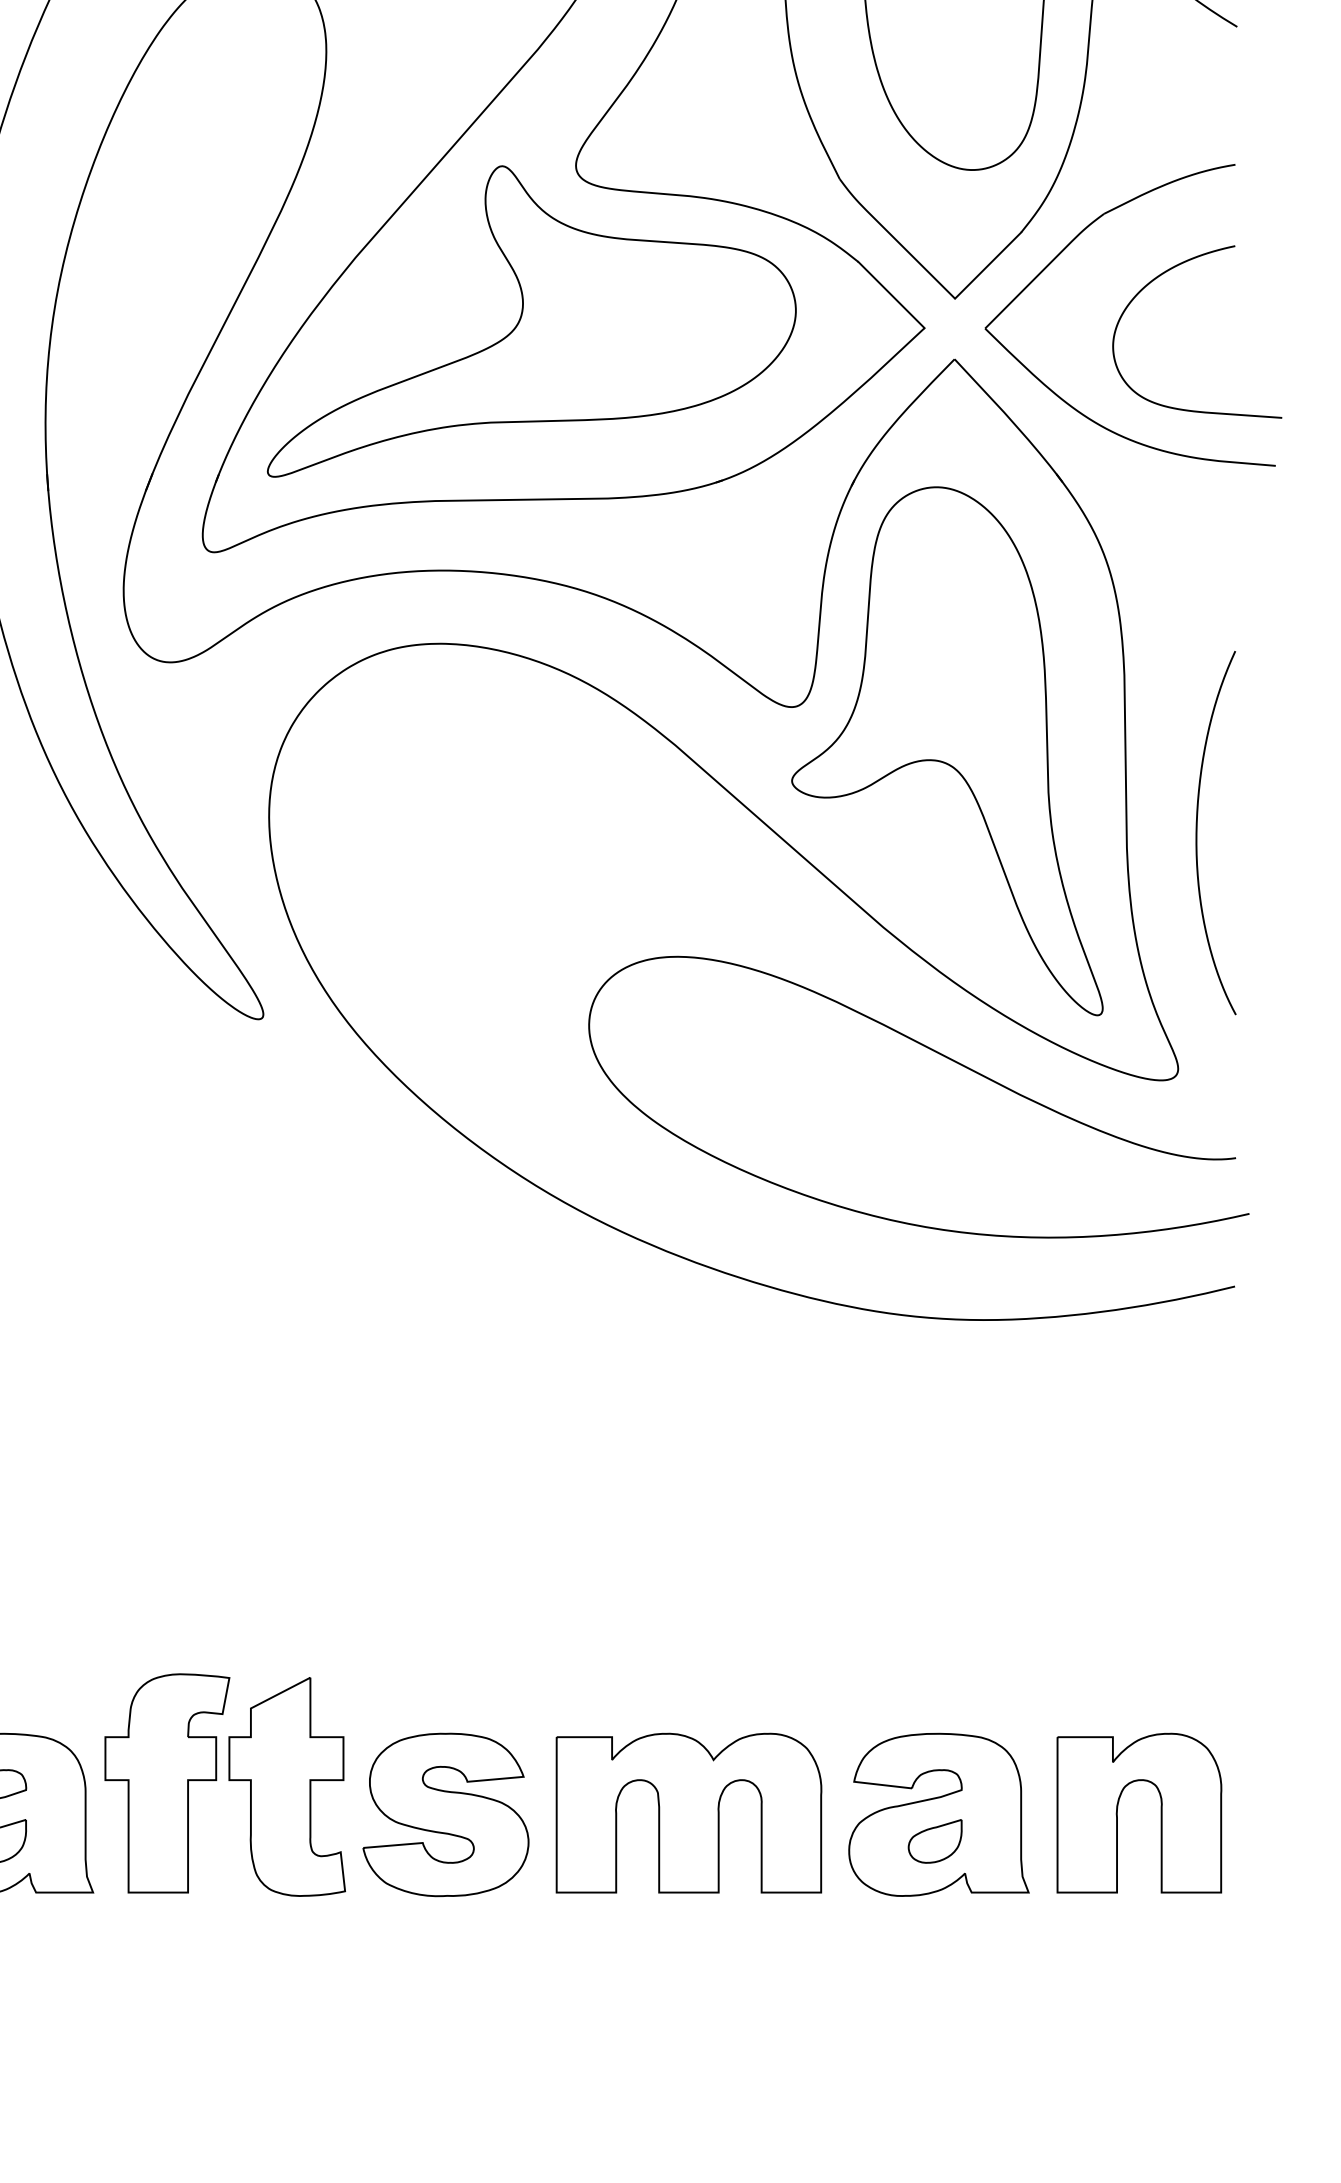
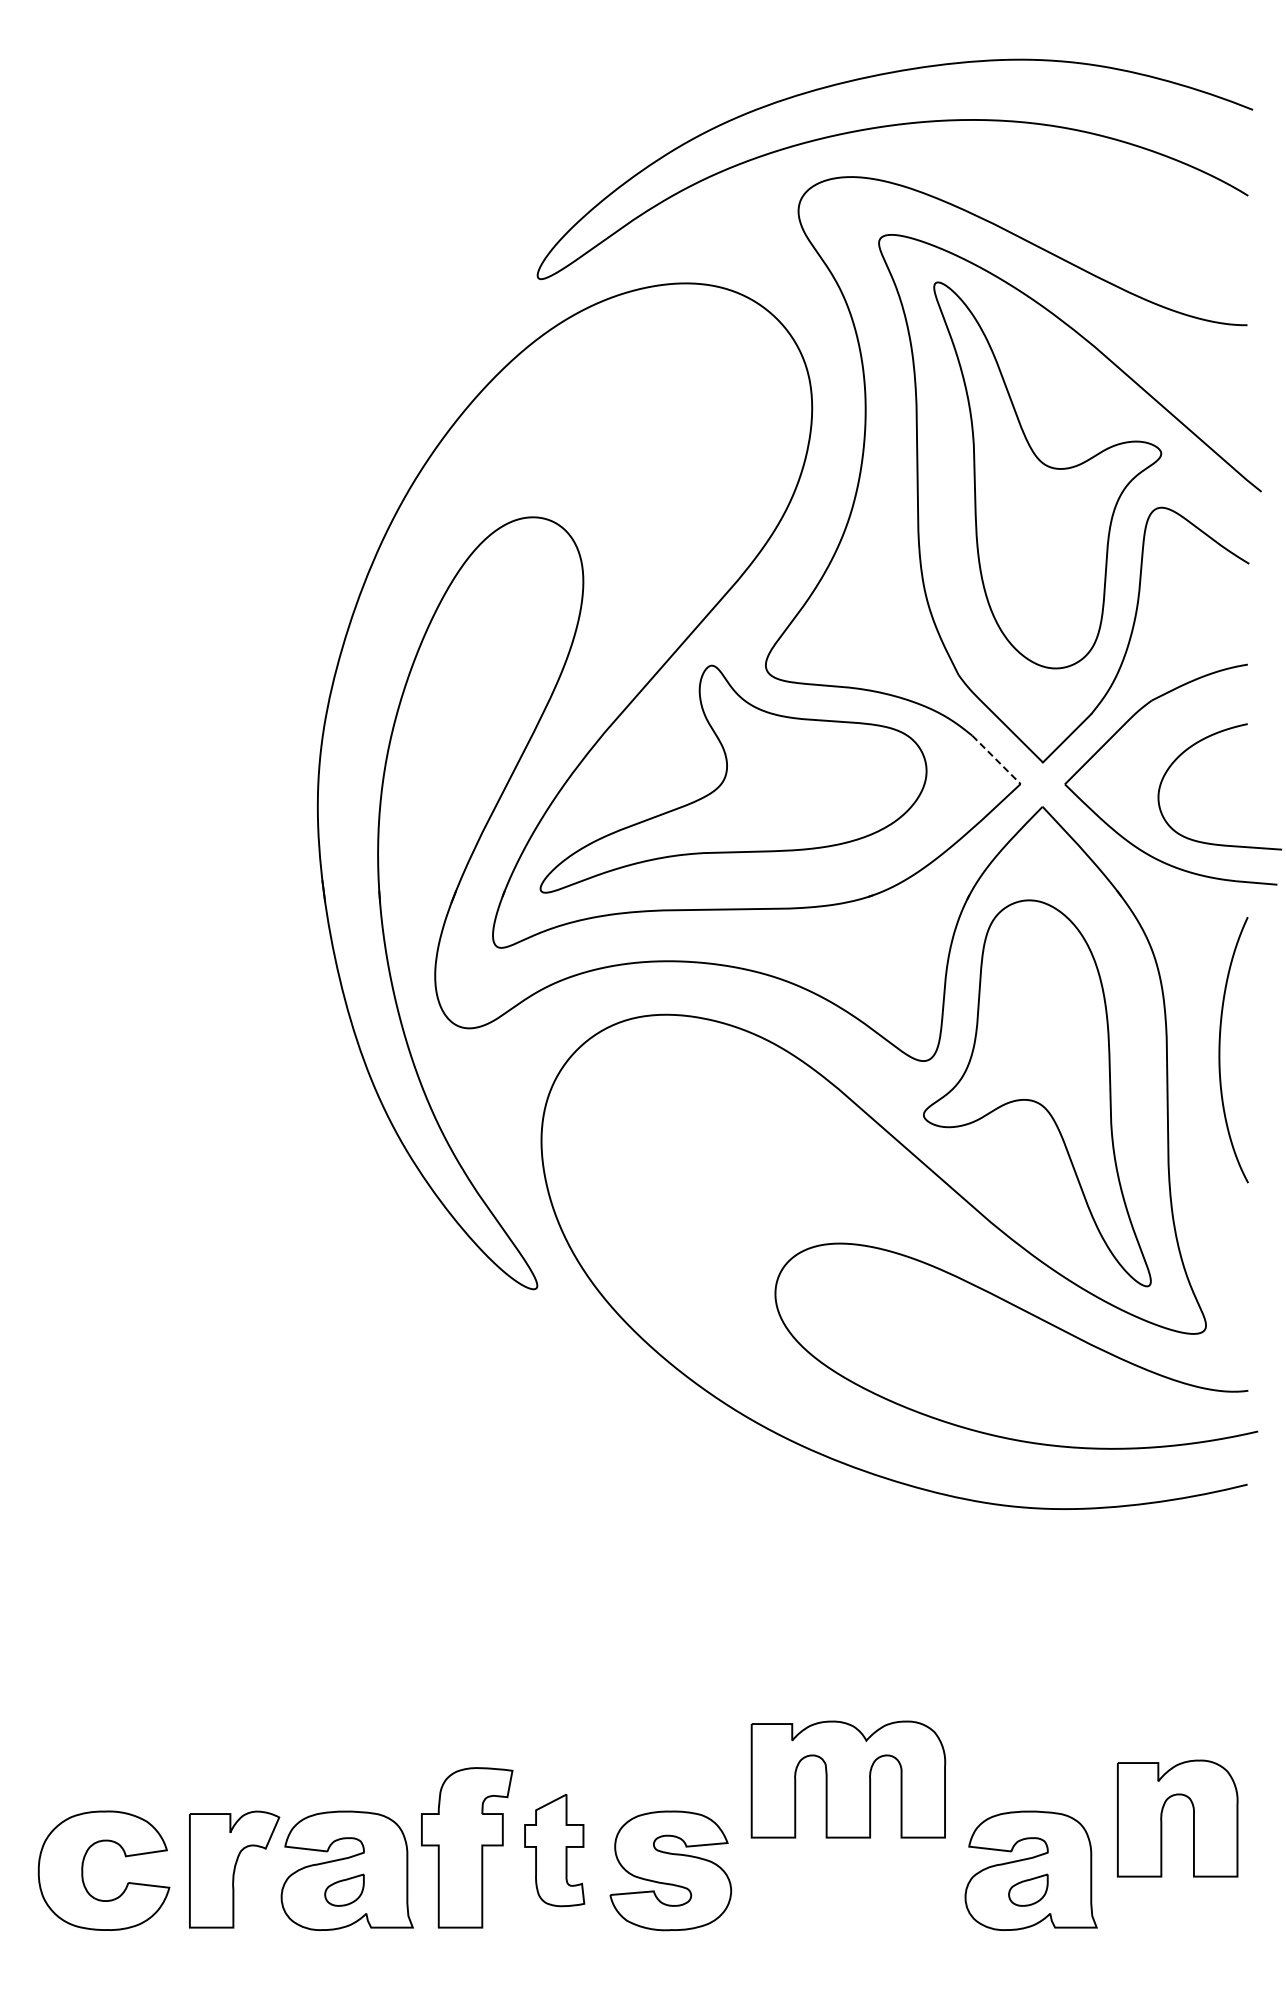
line: (891, 295) -> (996, 760), solid -> dashed
curve: (1197, 833) -> (1220, 1050), moved
part: (286, 1787) -> (554, 1850), size x0.7
part: (689, 1813) -> (848, 1779), moved
part: (1118, 1813) -> (1162, 1818), moved

